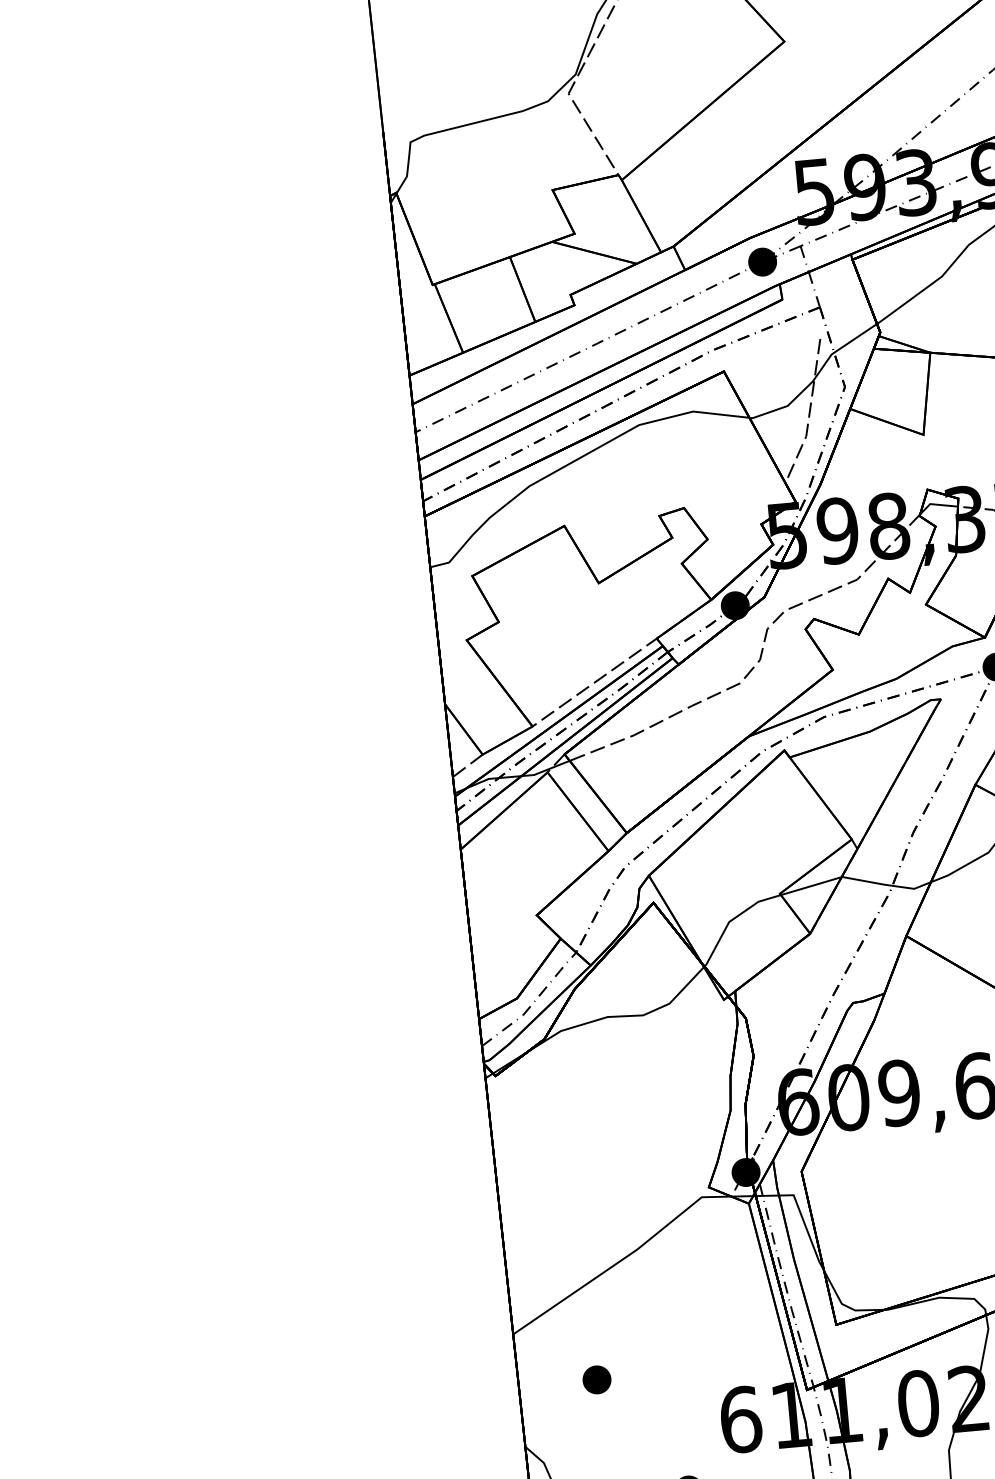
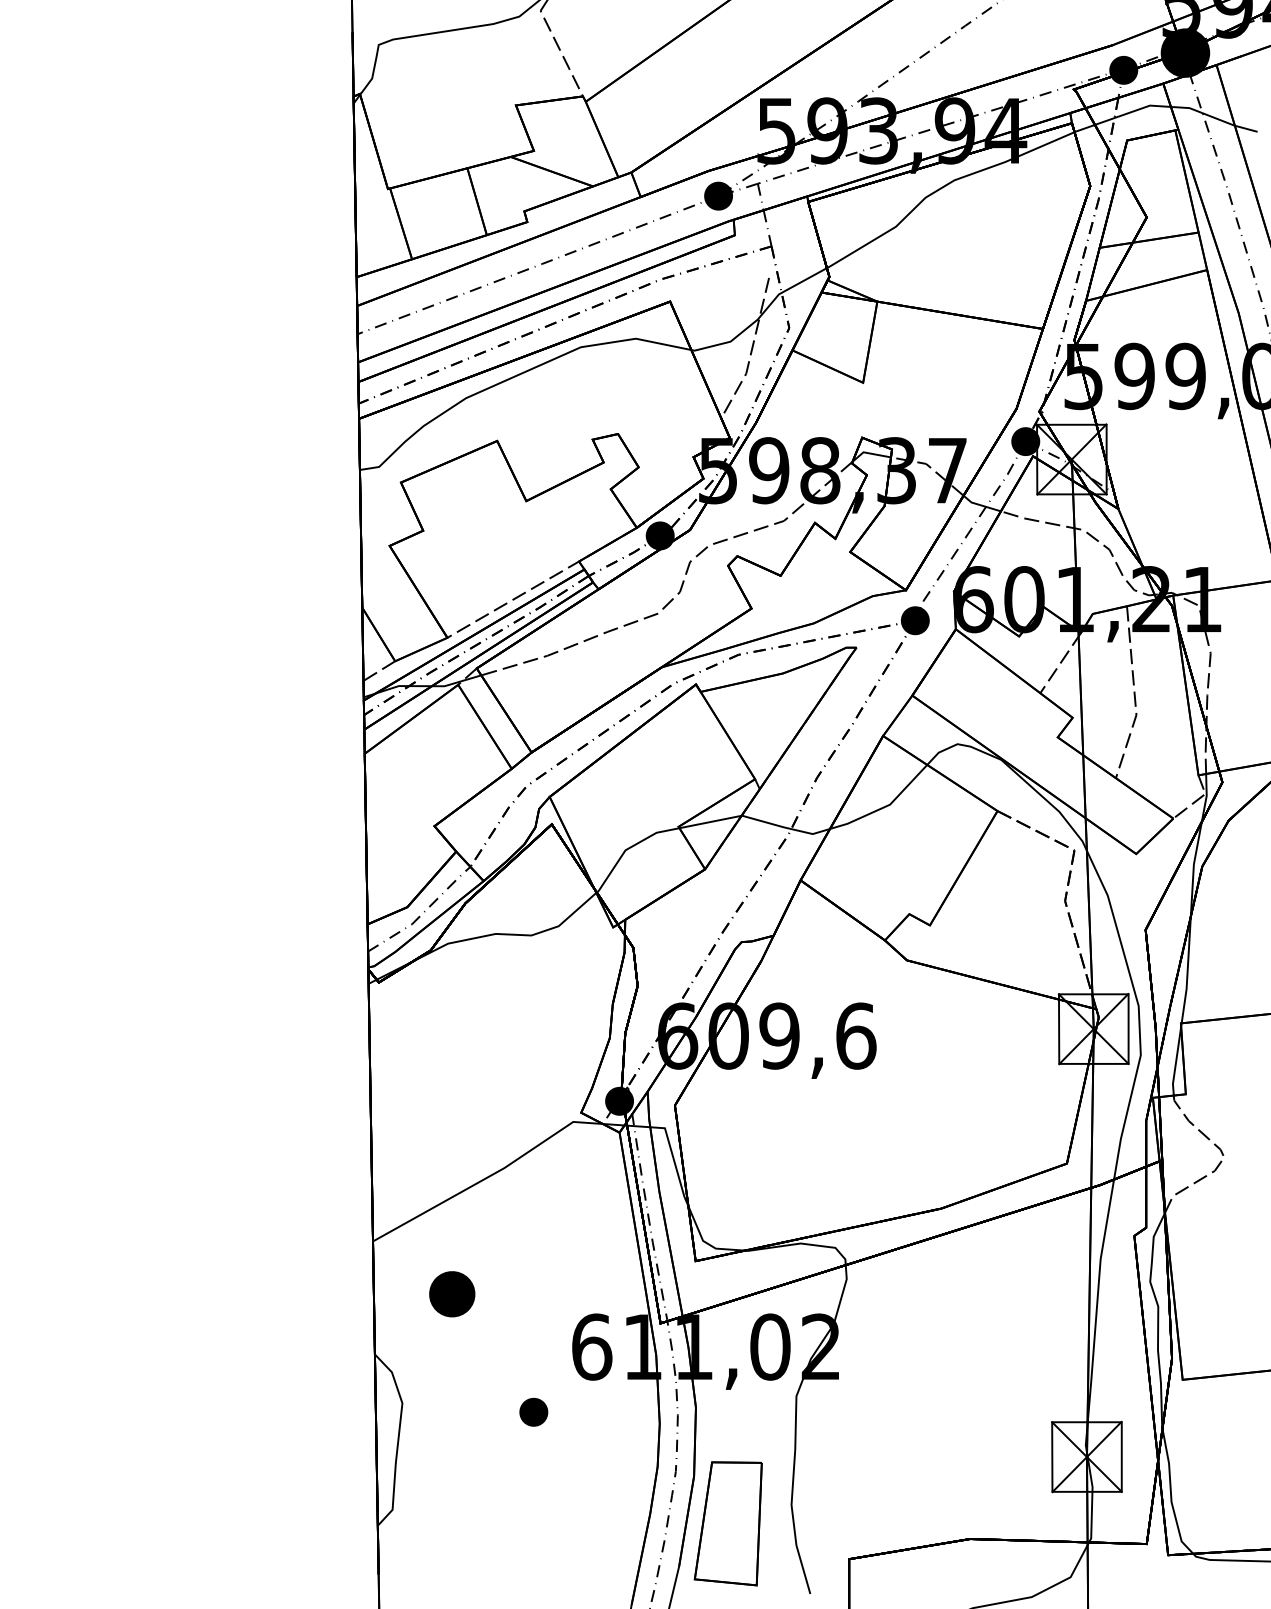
part: (597, 1380) -> (452, 1294), size x1.6

